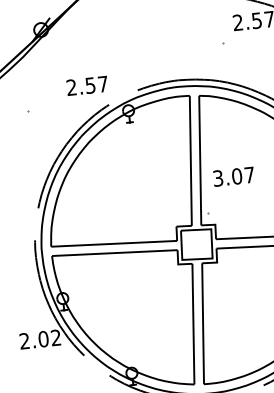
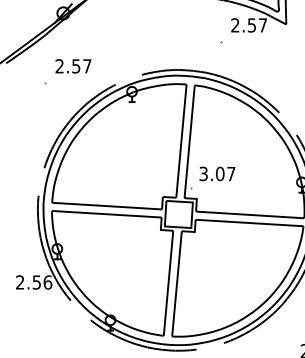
text: (87, 86) -> (73, 66), moved
text: (233, 176) -> (217, 173), moved
text: (50, 338) -> (42, 282), 2.02 -> 2.56

